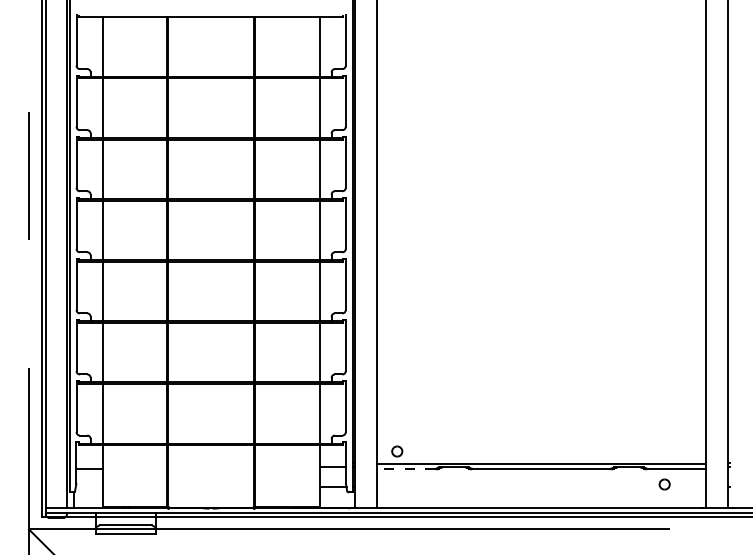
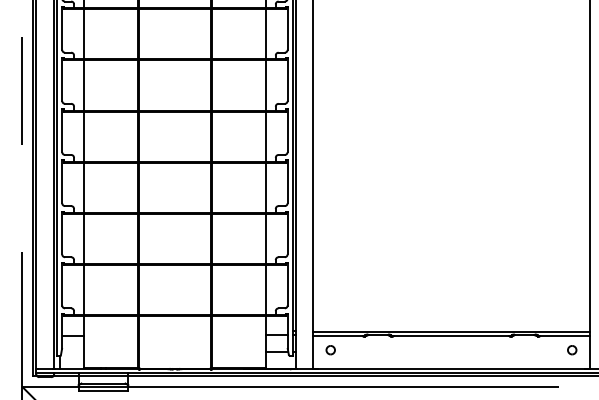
part: (397, 451) -> (330, 350), moved
line: (405, 468) -> (337, 335), dashed -> solid
part: (664, 484) -> (572, 350), moved

